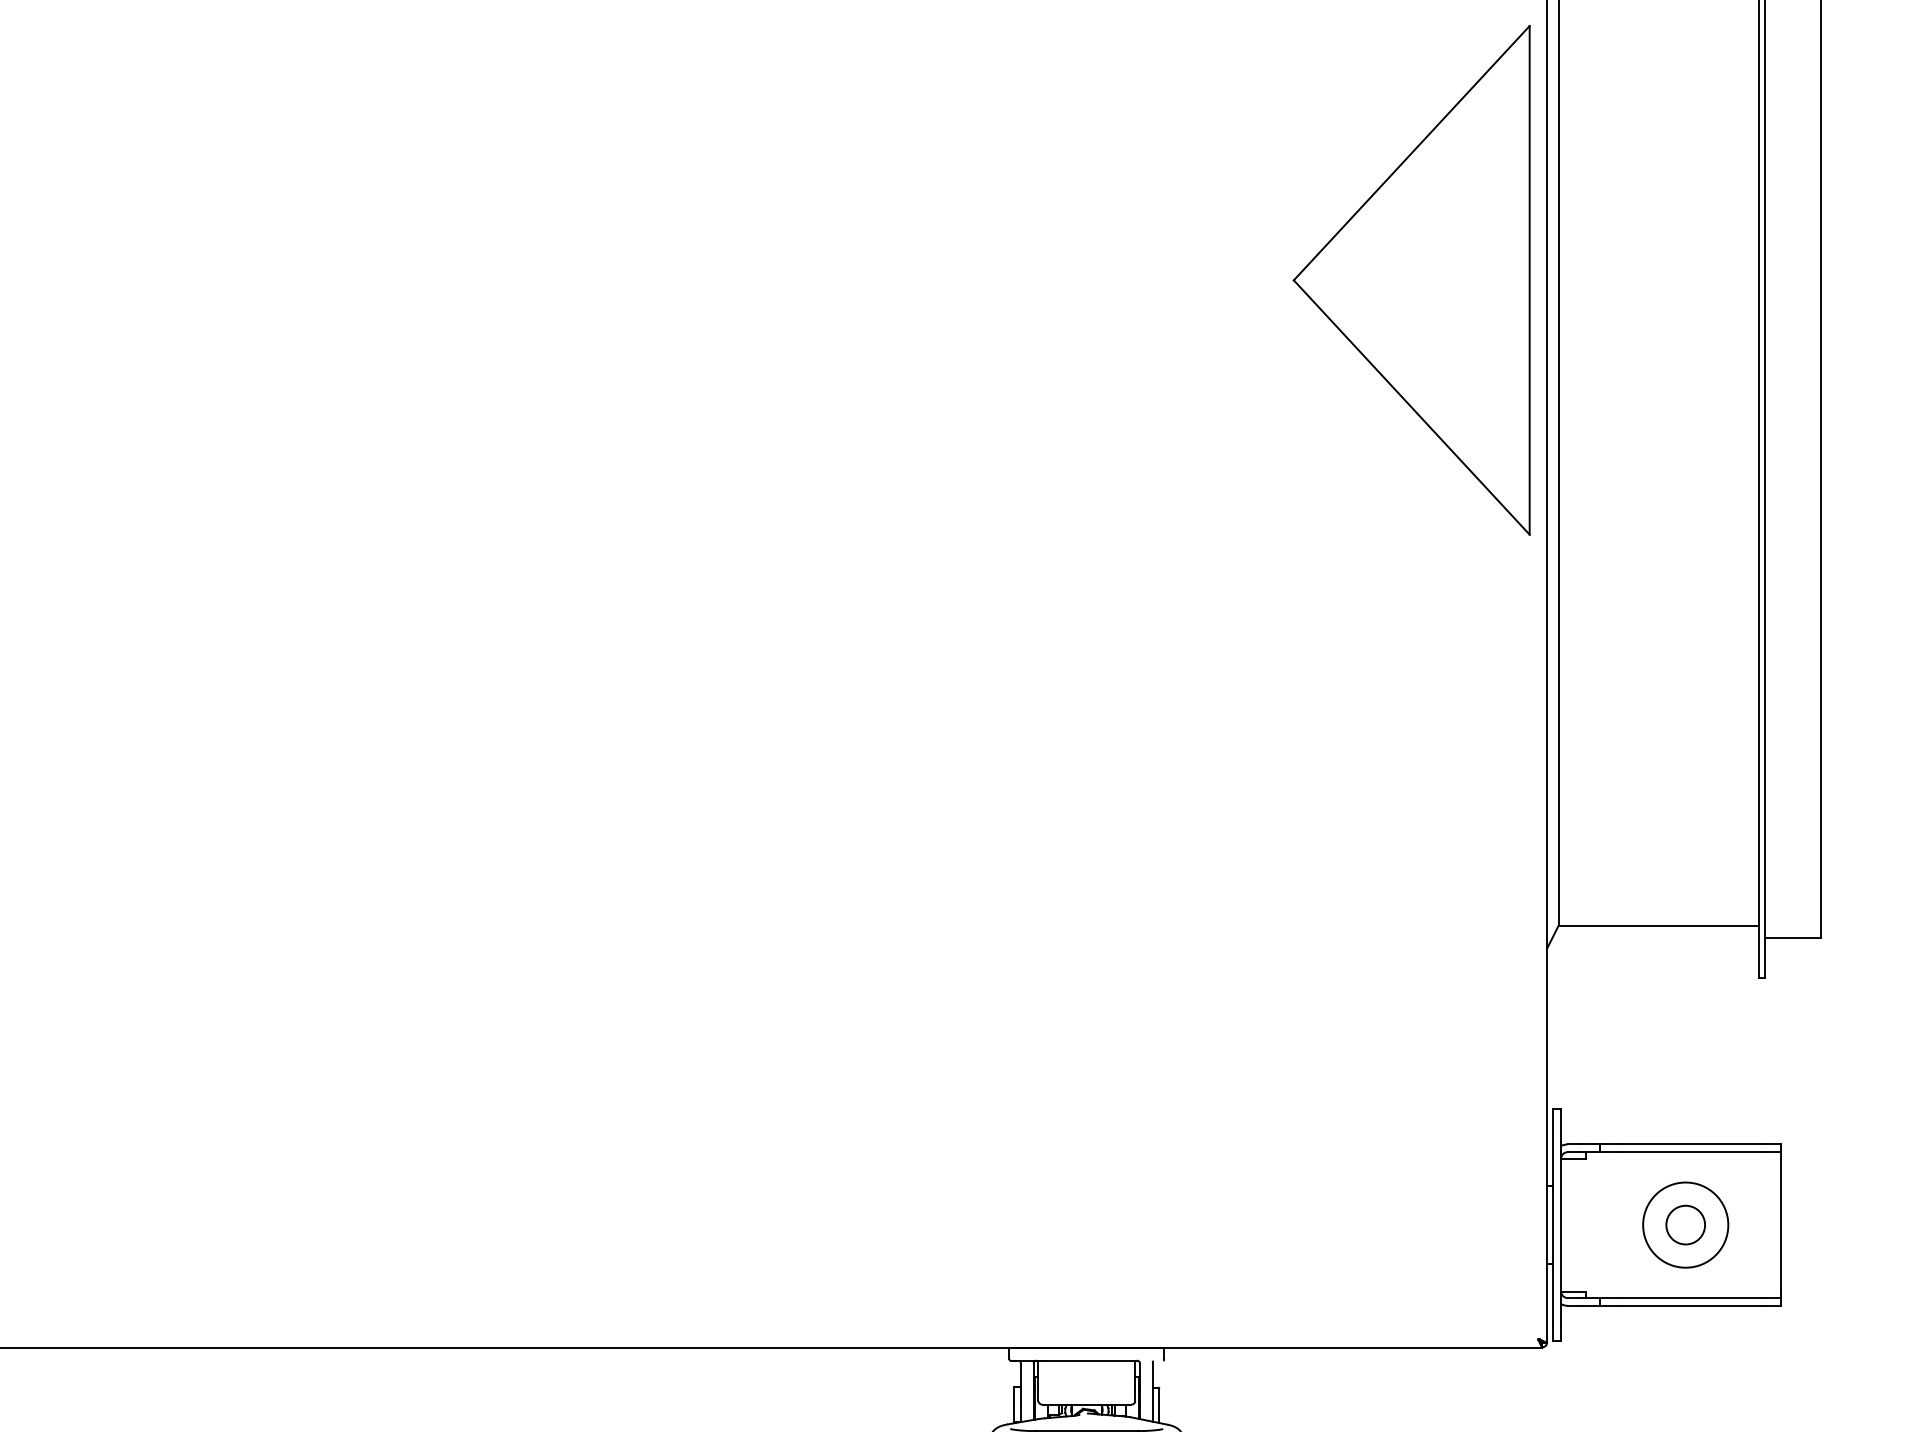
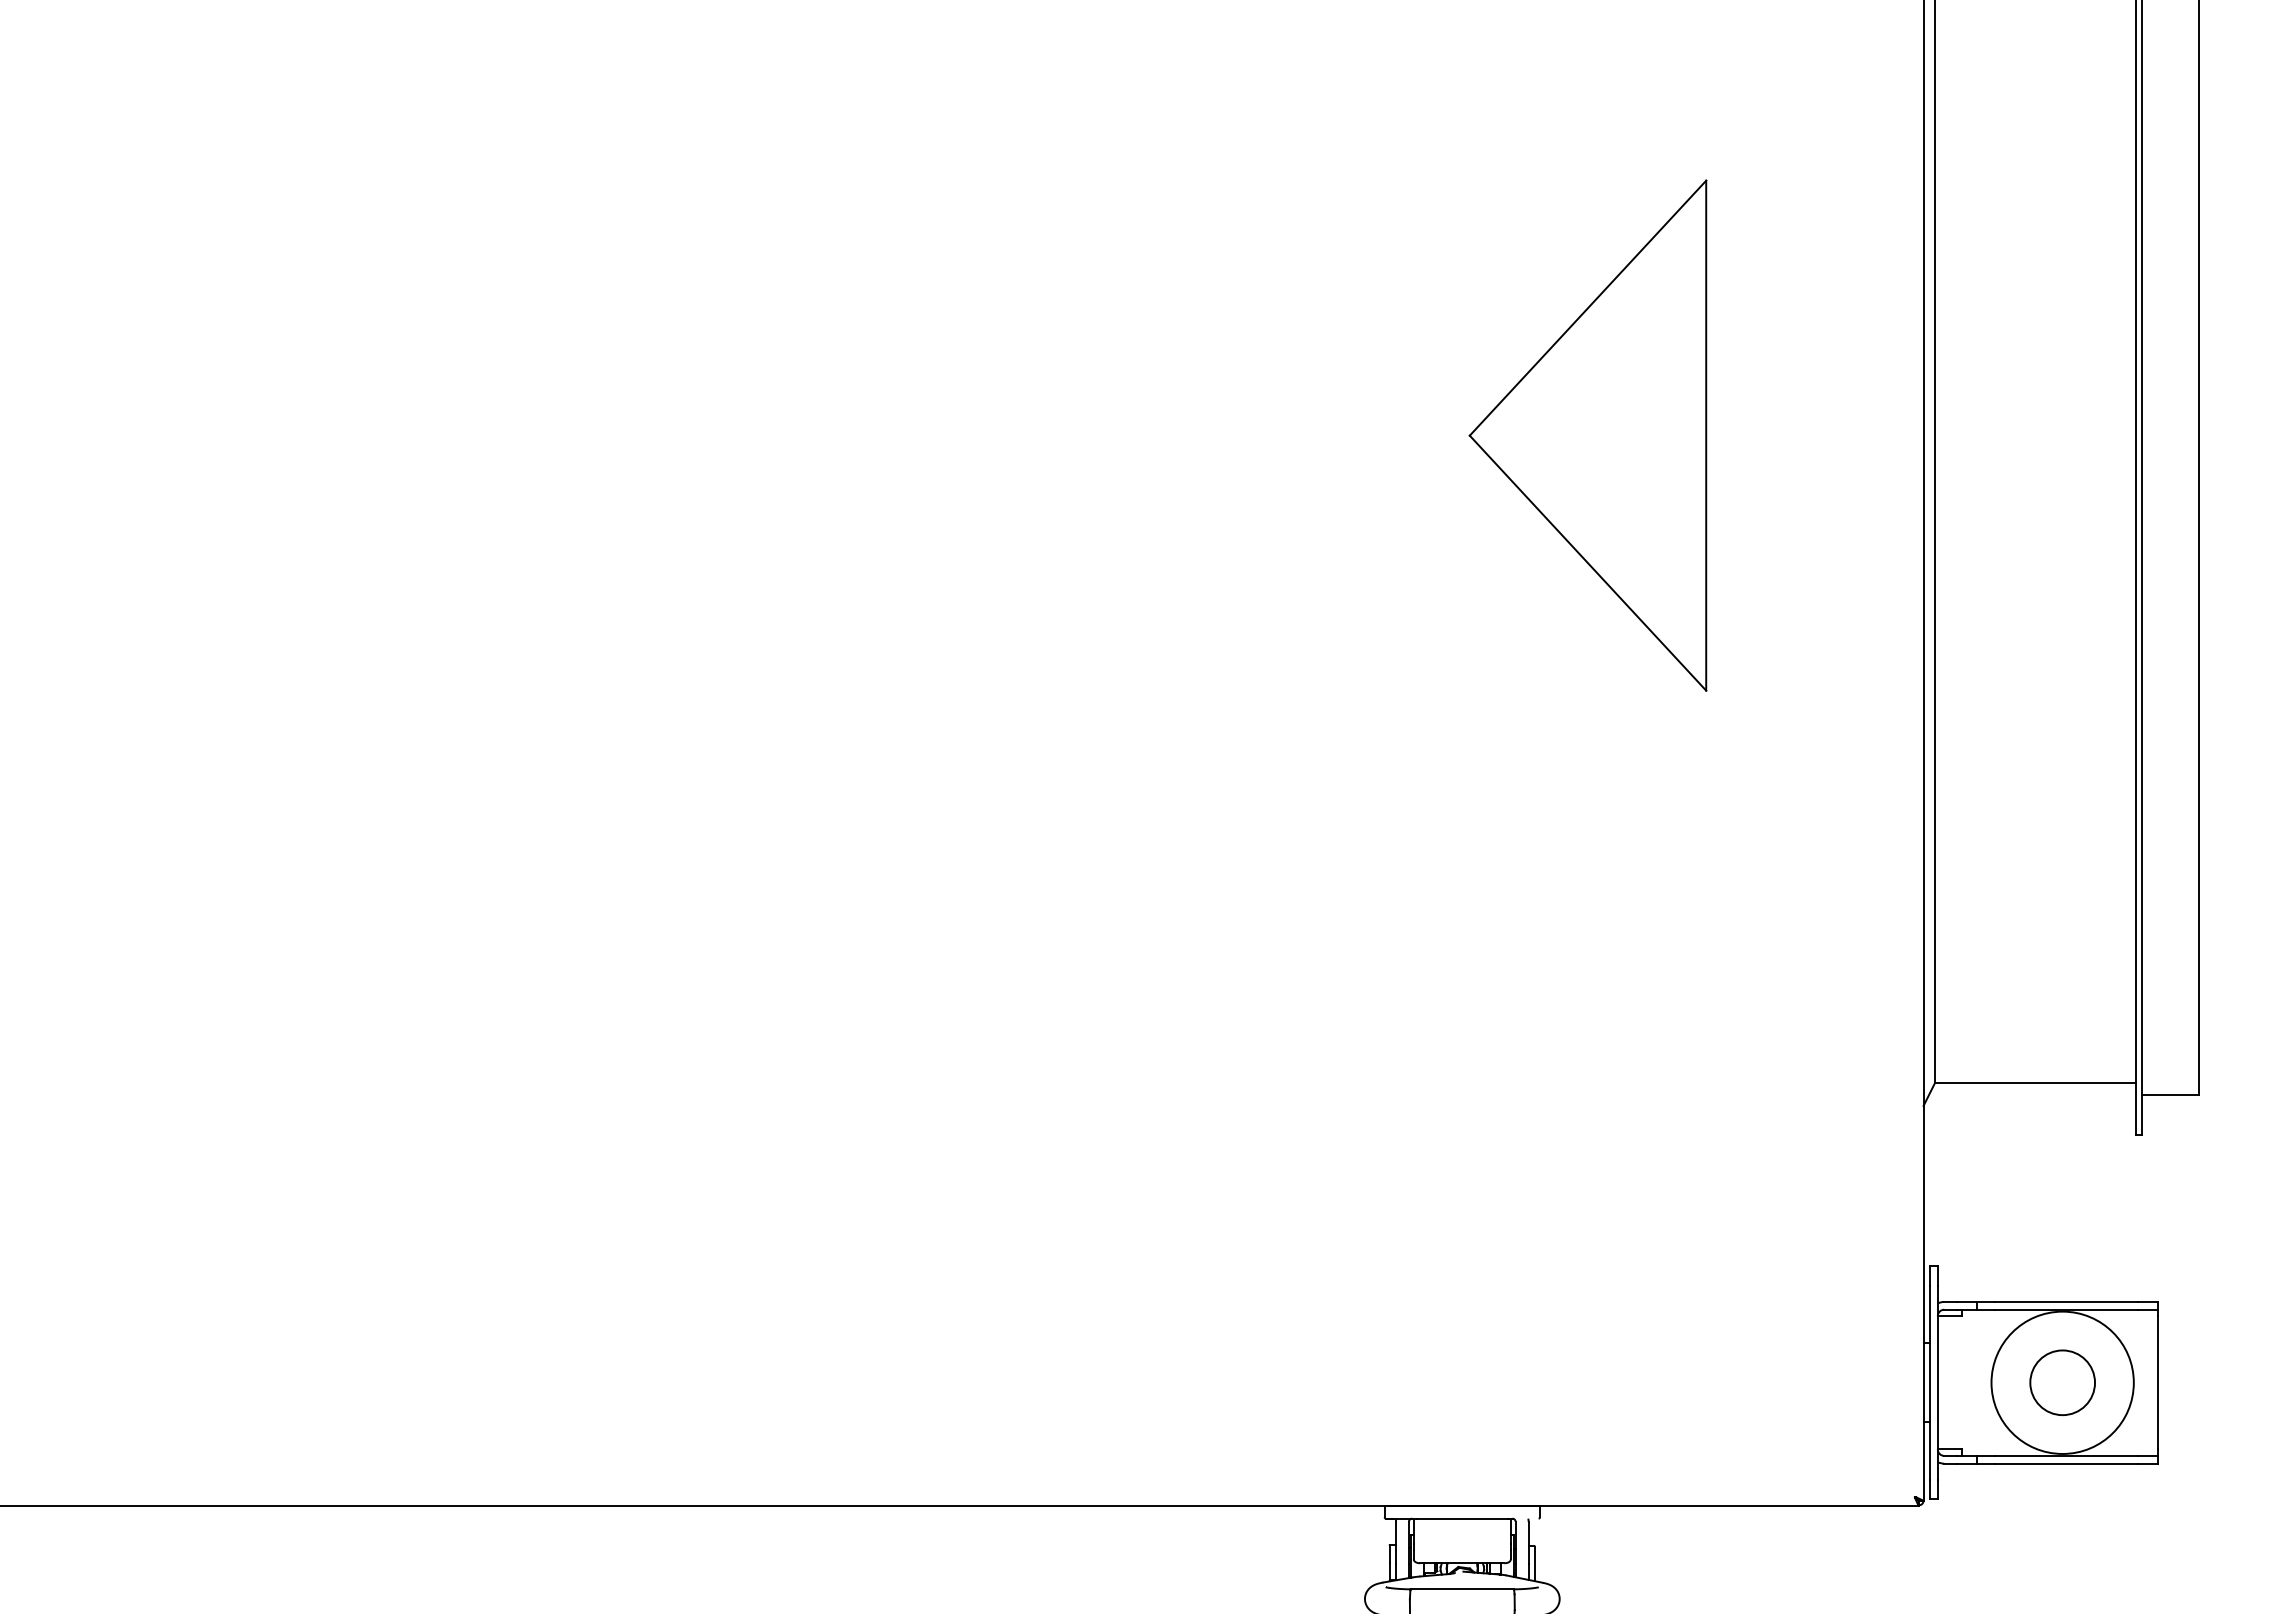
part: (1411, 280) -> (1587, 435), moved
circle: (1685, 1224) -> (2062, 1382), size x1.67
circle: (1685, 1224) -> (2062, 1382), size x1.67

